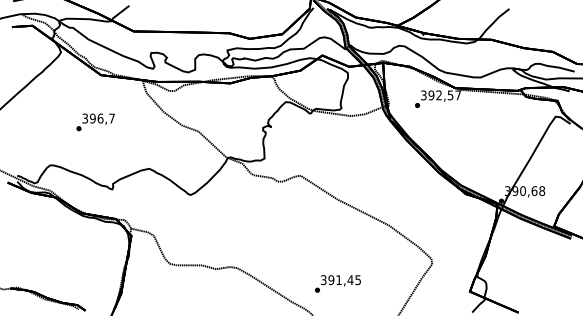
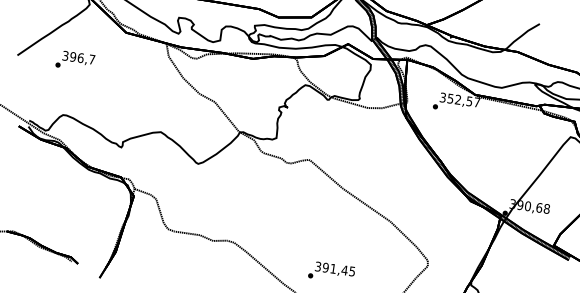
text: (431, 95) -> (450, 98), 392,57 -> 352,57
text: (95, 122) -> (75, 61), moved

